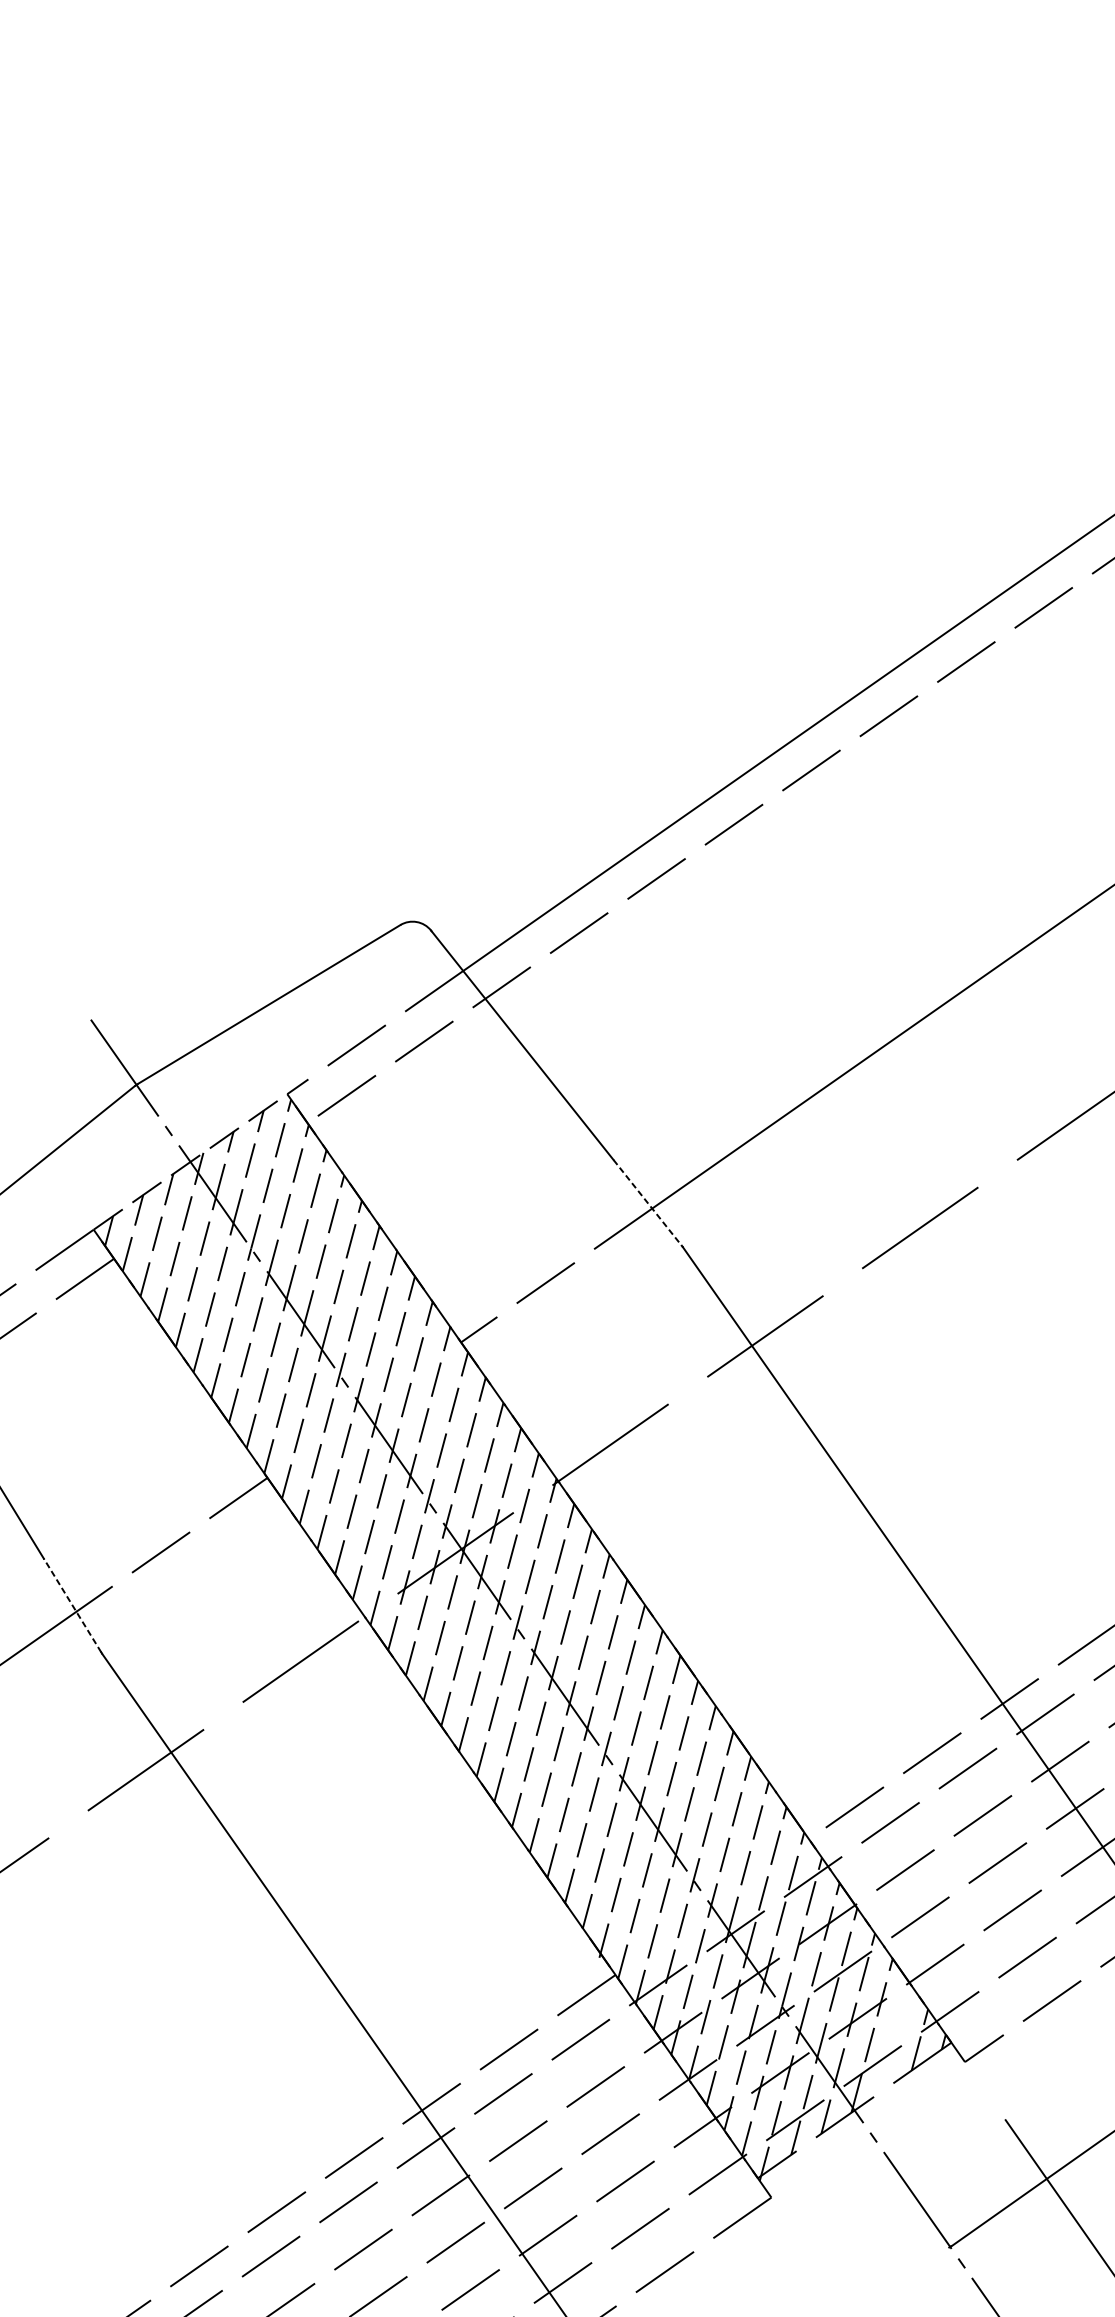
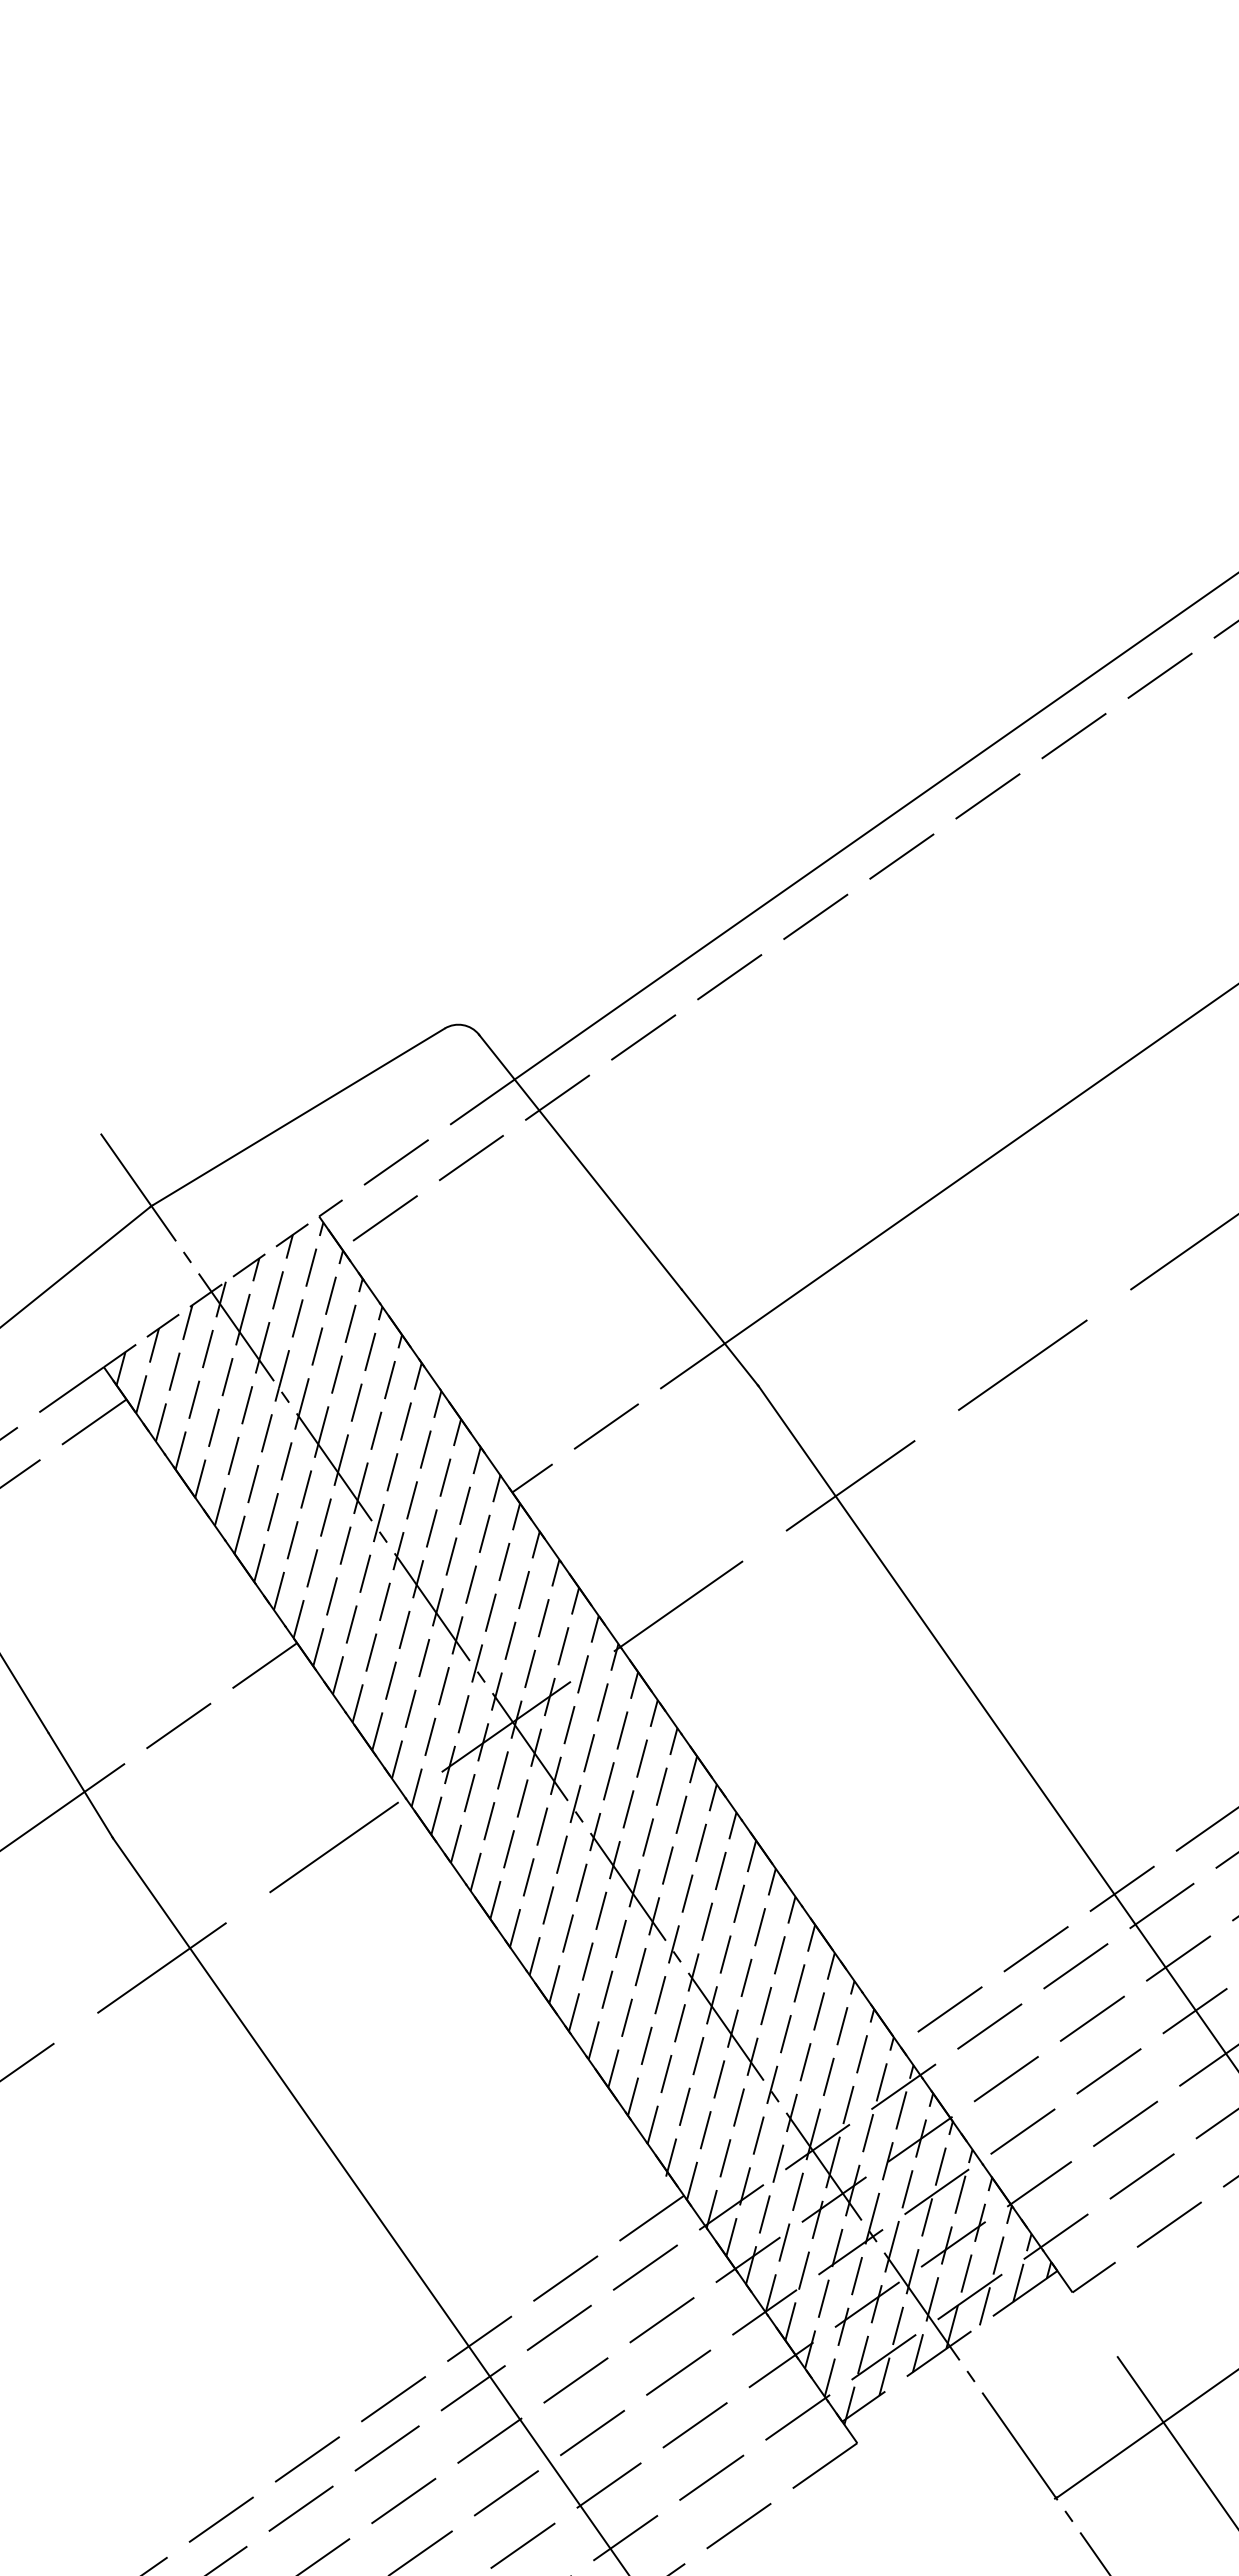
line: (647, 1203) -> (719, 1337), dashed -> solid
line: (72, 1606) -> (80, 1785), dashed -> solid
line: (895, 2037) -> (995, 2265), added

